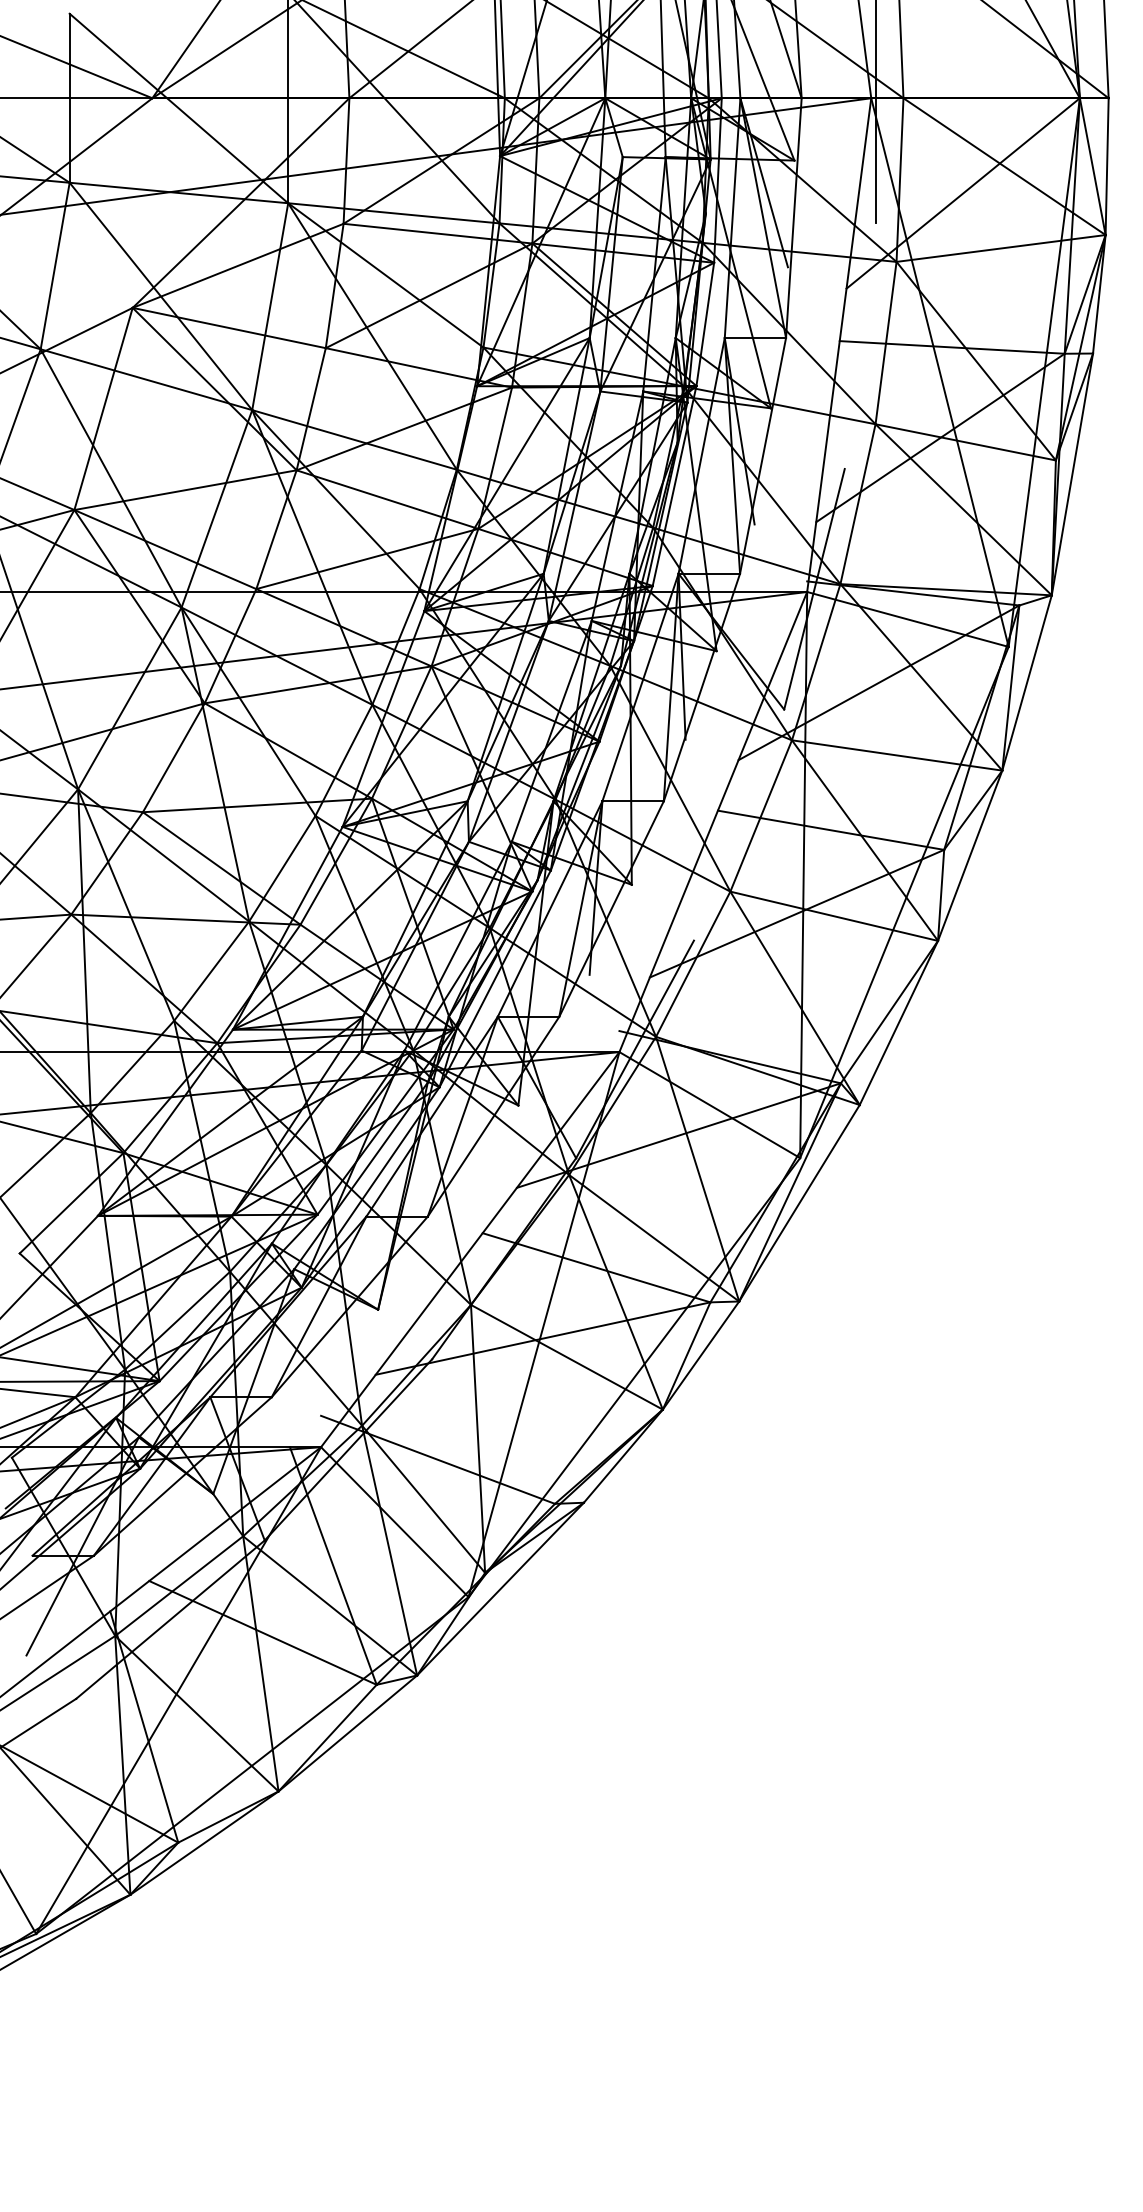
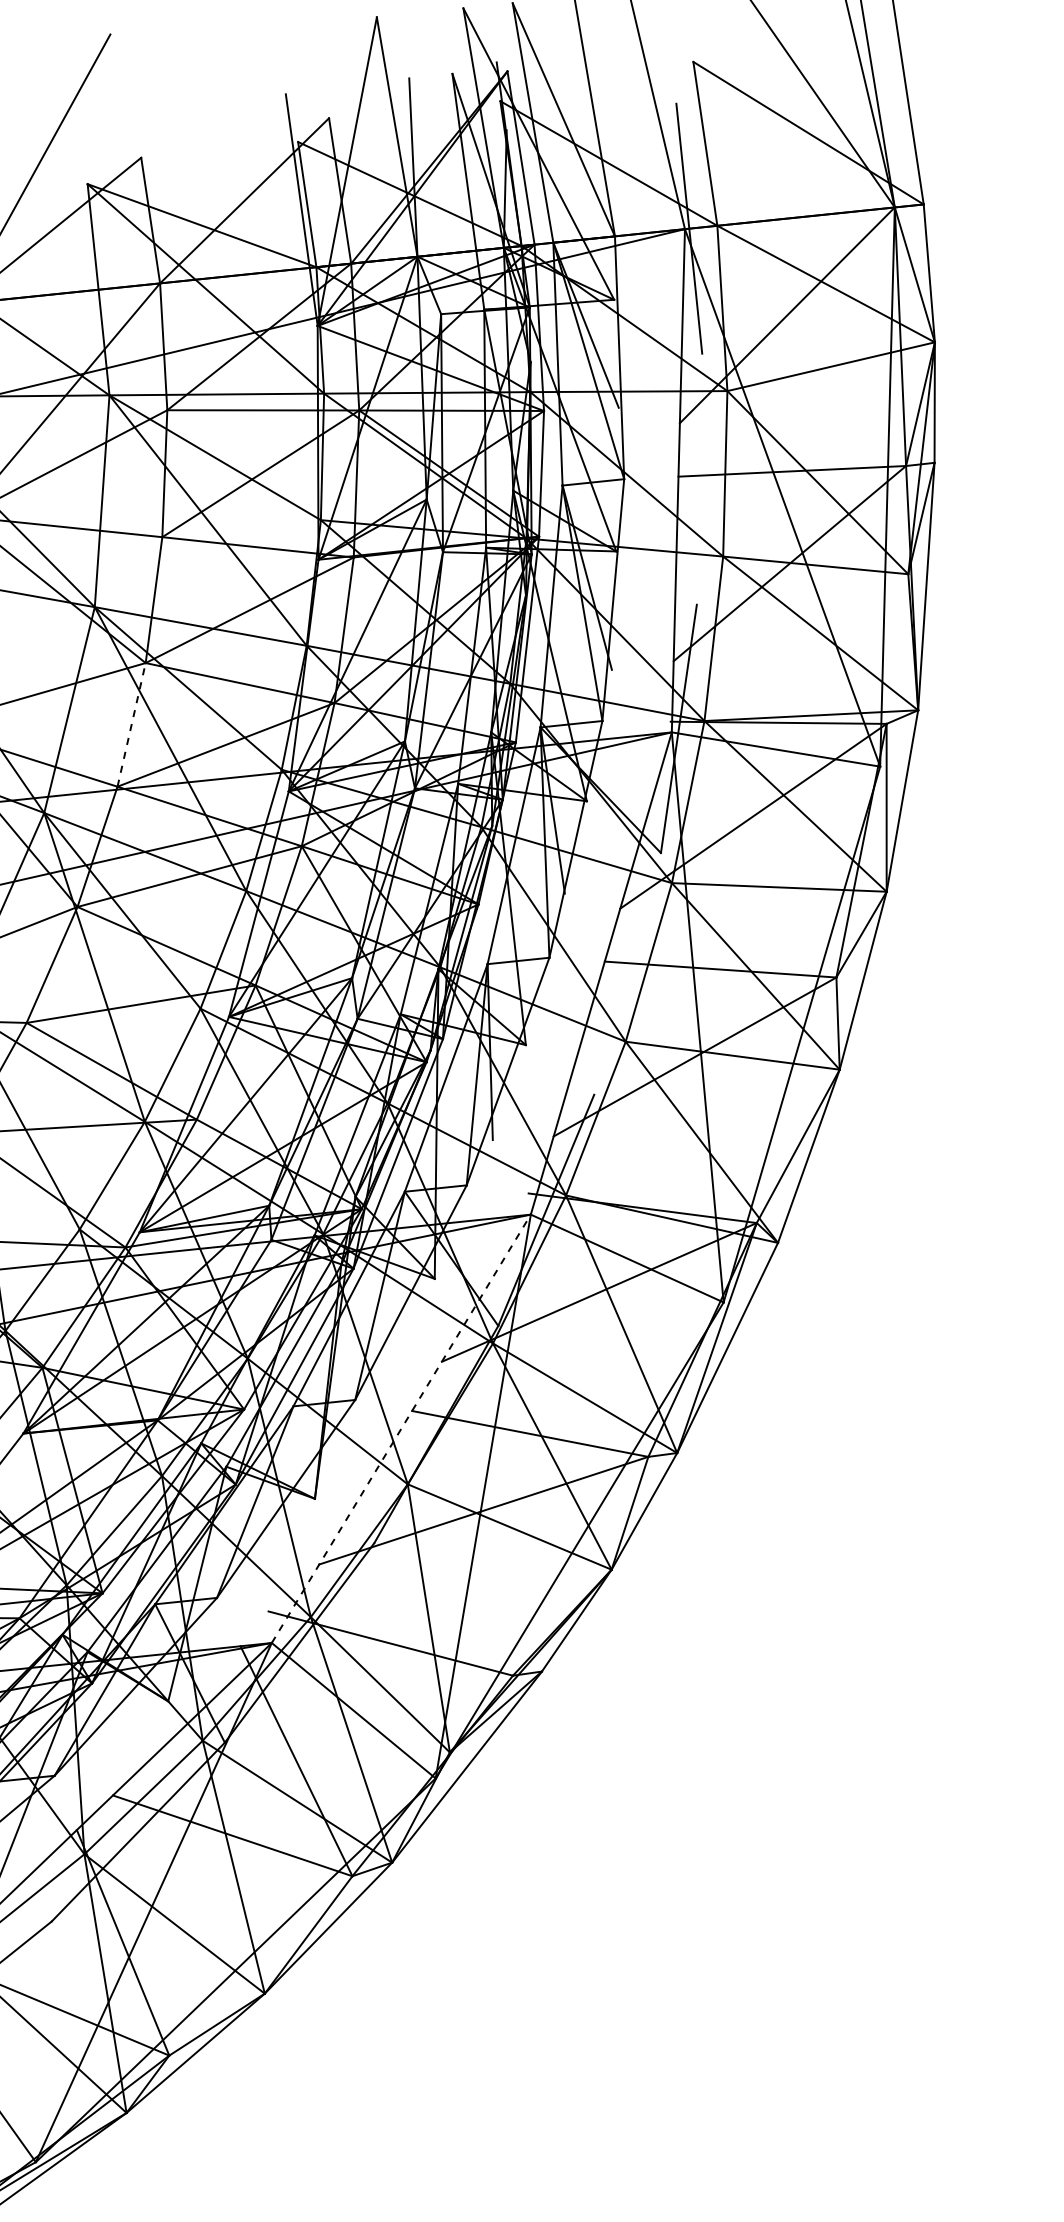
line: (276, 529) -> (131, 724), solid -> dashed
line: (470, 1249) -> (401, 1428), solid -> dashed

